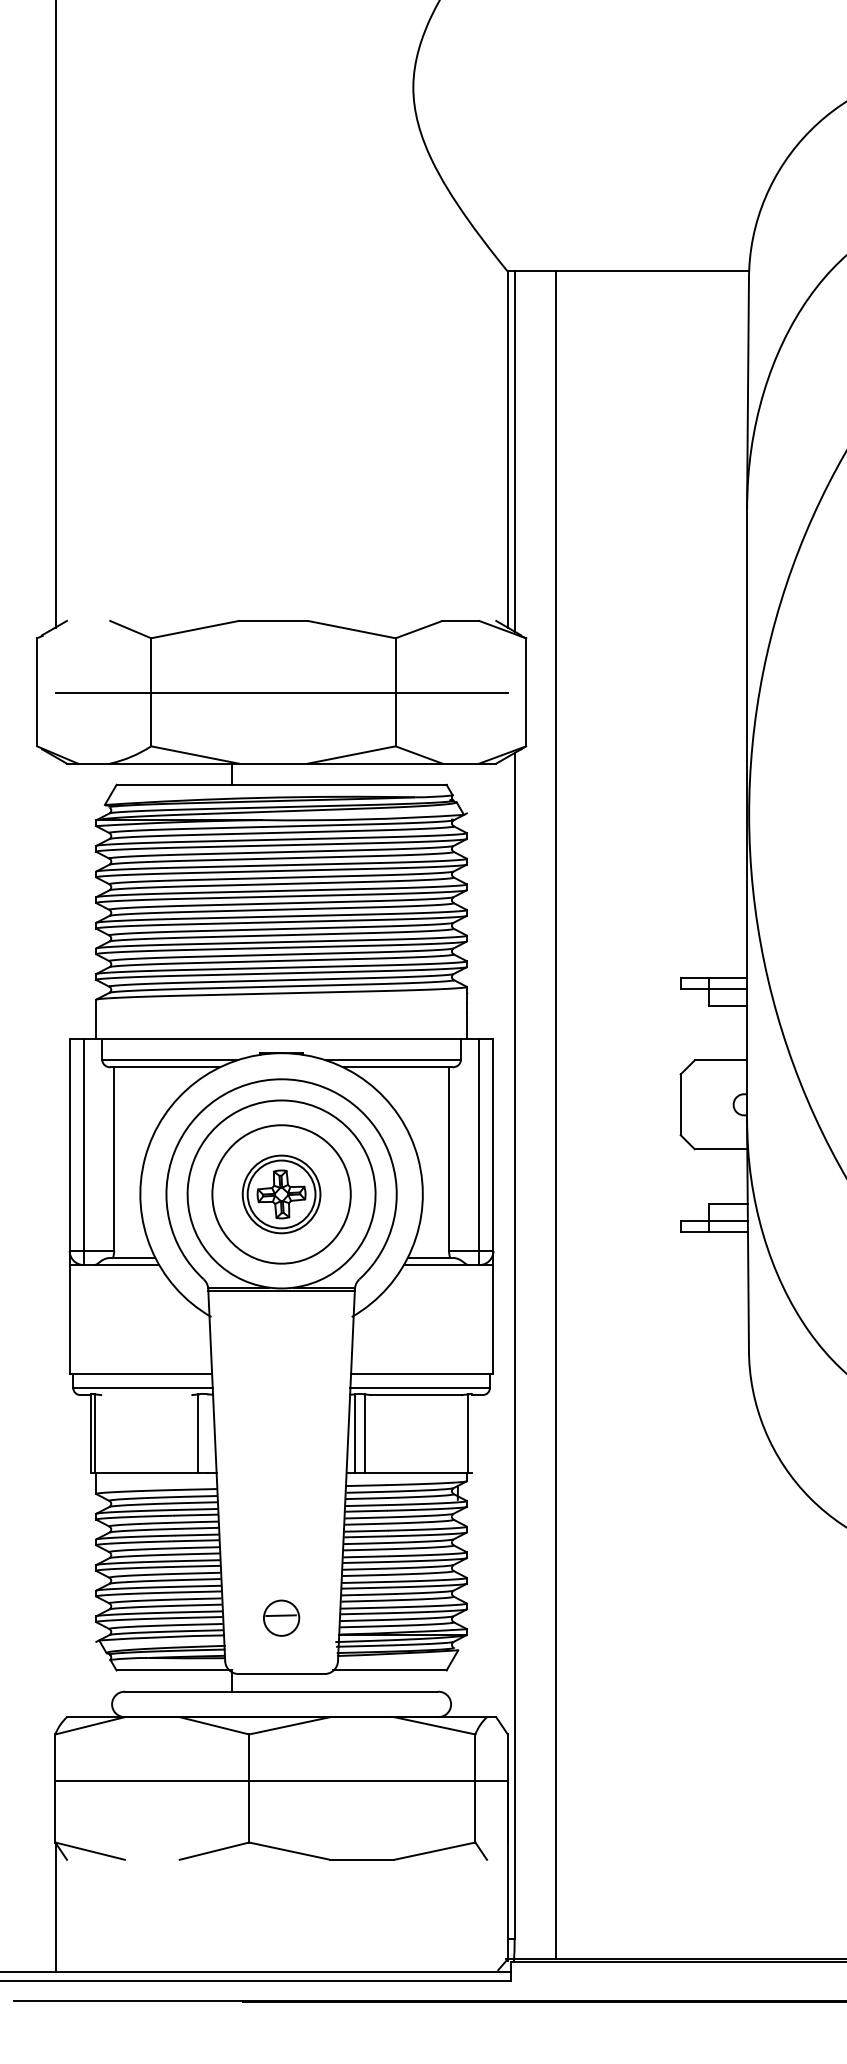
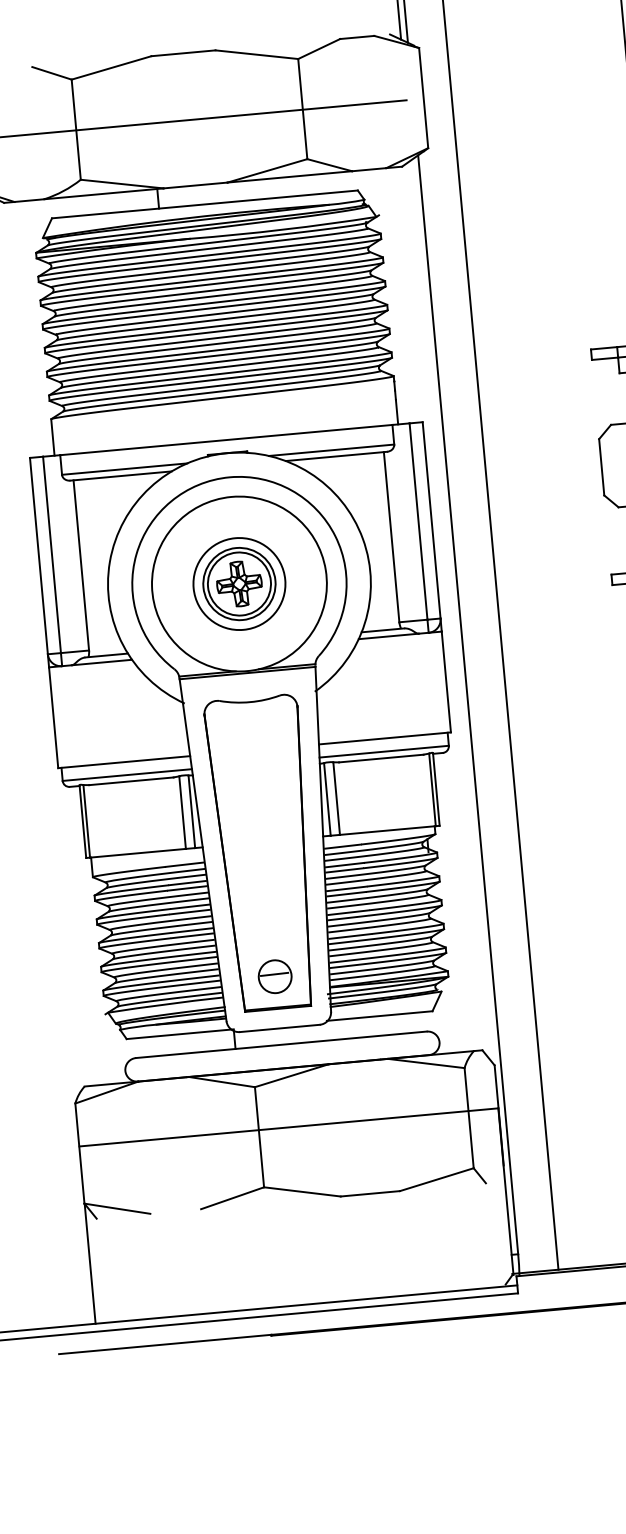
circle: (281, 1194) -> (239, 584), size x0.71
line: (146, 1395) -> (131, 781), added
line: (208, 1433) -> (191, 811), added
line: (472, 1433) -> (436, 789), added
part: (281, 1484) -> (263, 852), added

